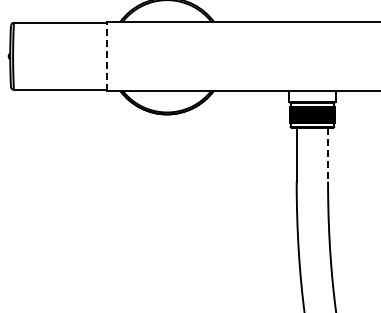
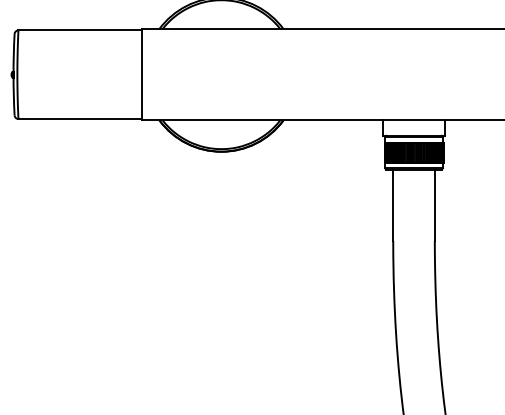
line: (107, 55) -> (142, 73), dashed -> solid
line: (328, 154) -> (435, 204), dashed -> solid

